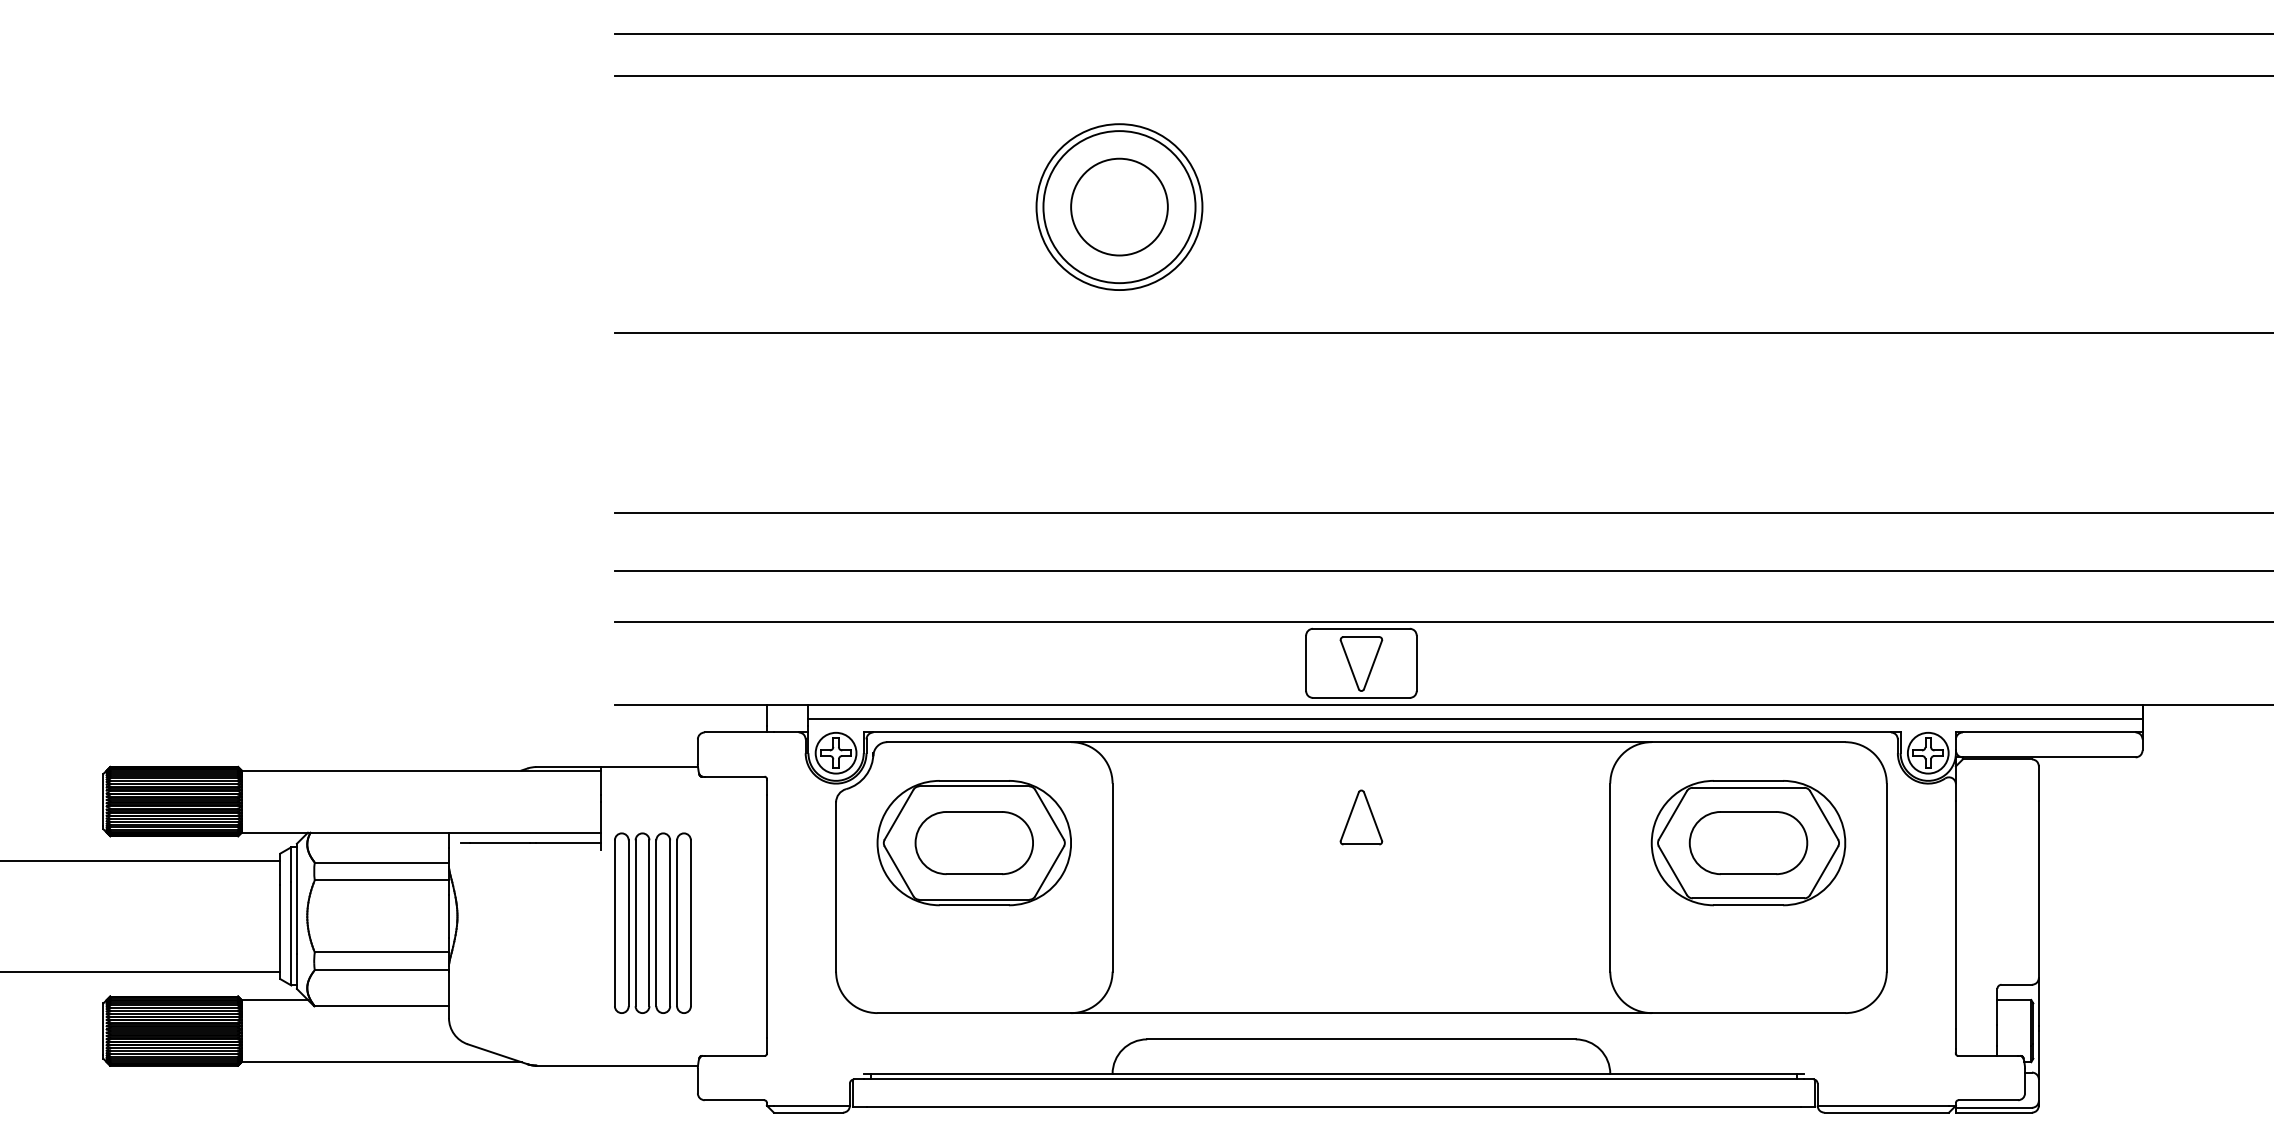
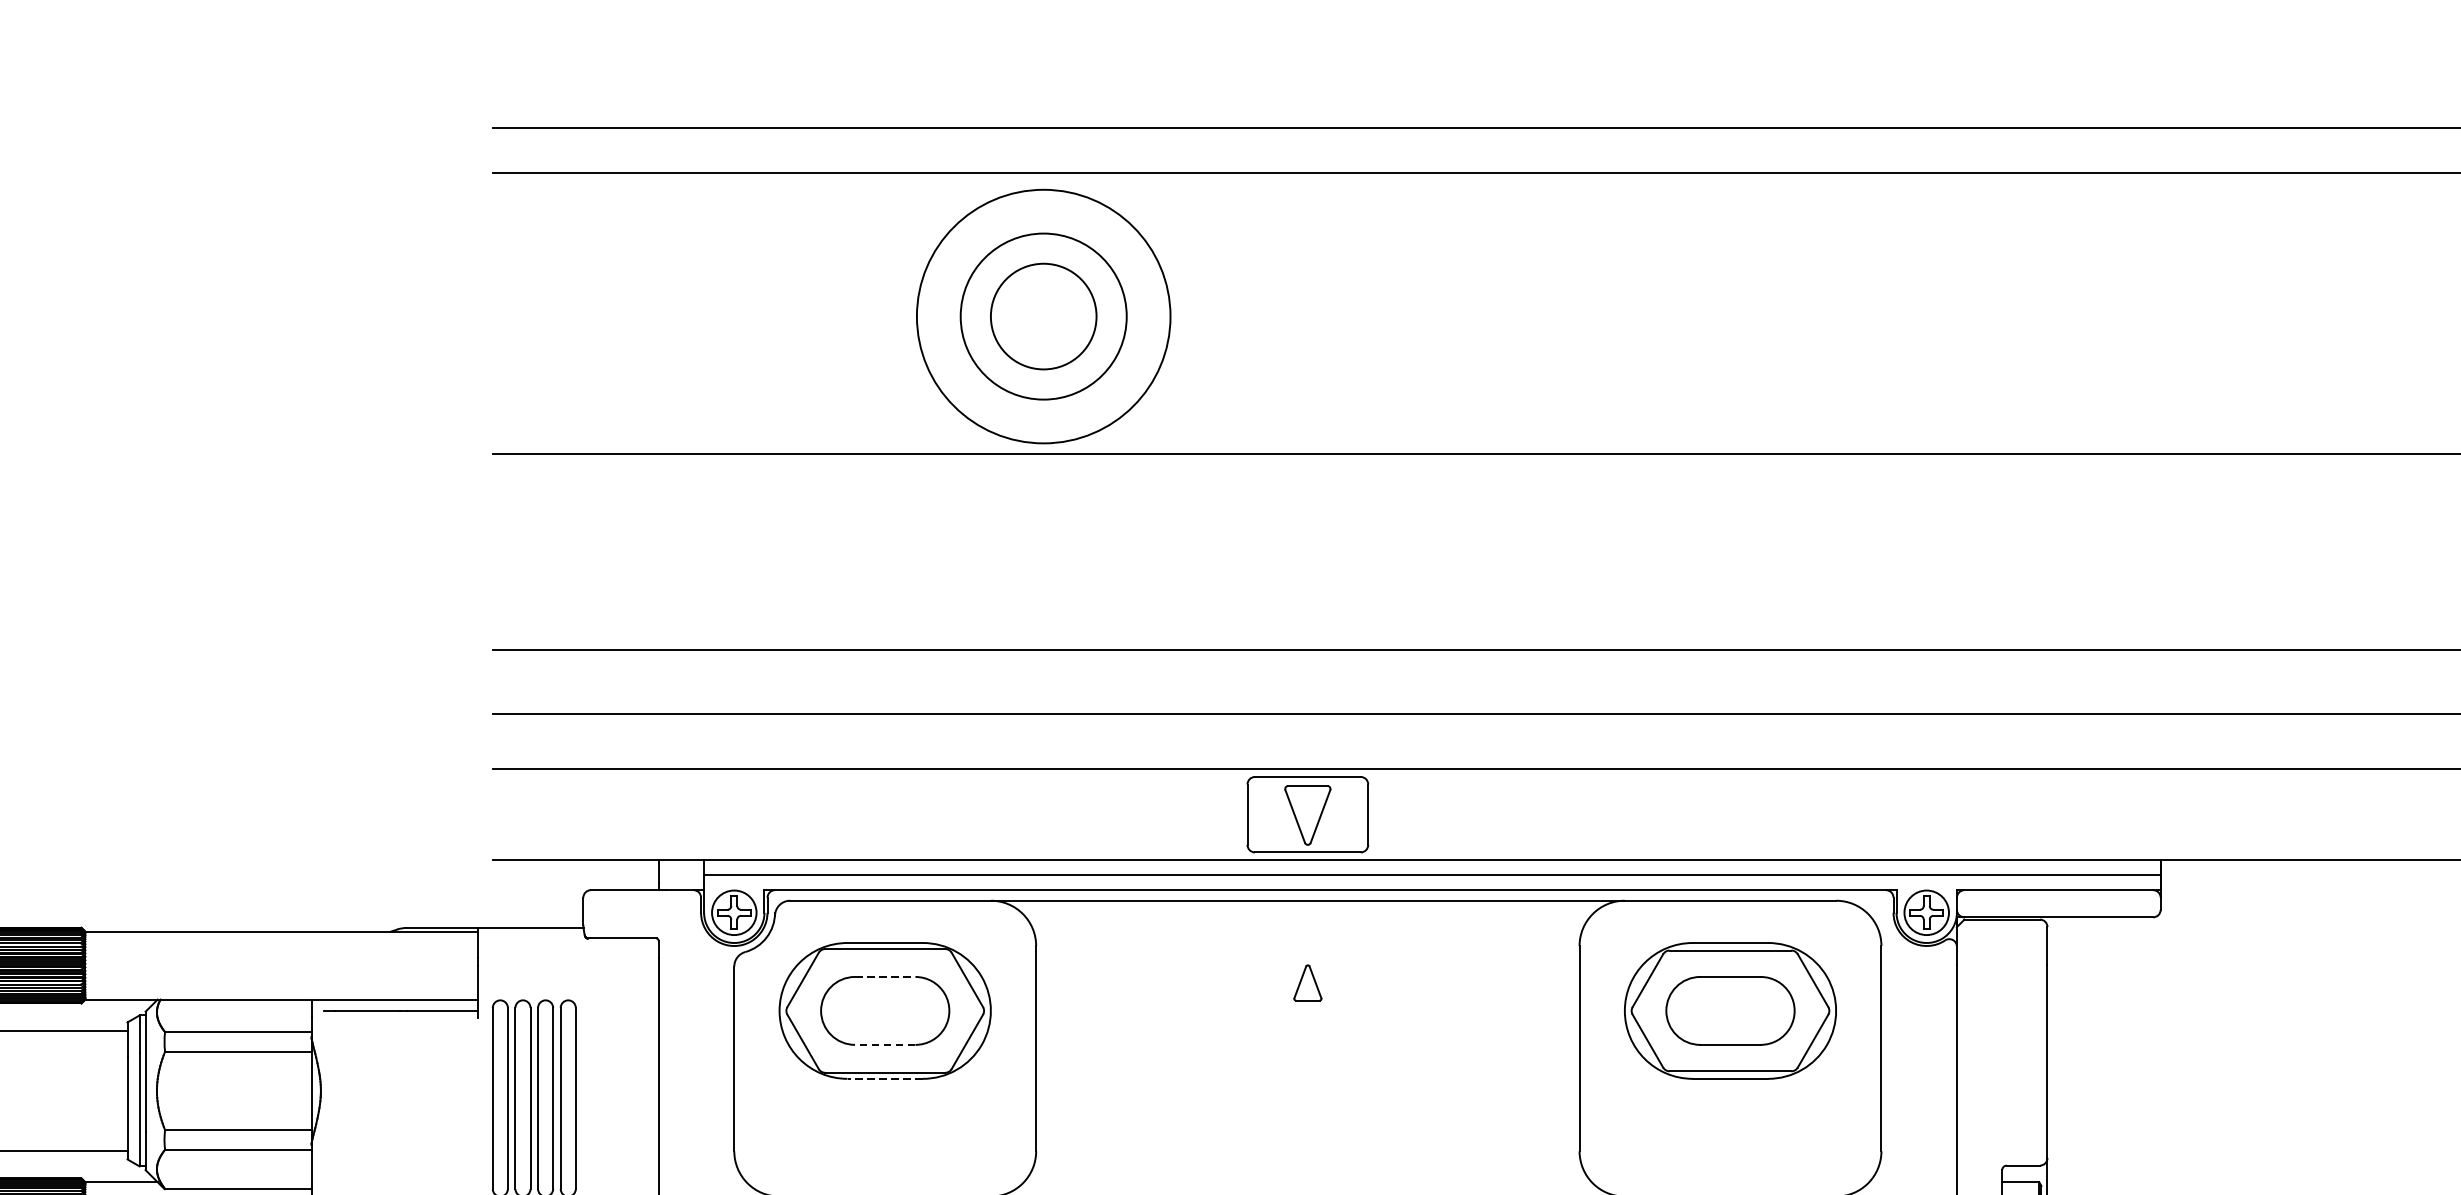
circle: (1119, 207) -> (1043, 316), size x1.4
line: (974, 811) -> (885, 976), solid -> dashed
part: (1361, 817) -> (1307, 982), size x0.6
line: (974, 874) -> (885, 1045), solid -> dashed
line: (974, 905) -> (885, 1079), solid -> dashed

